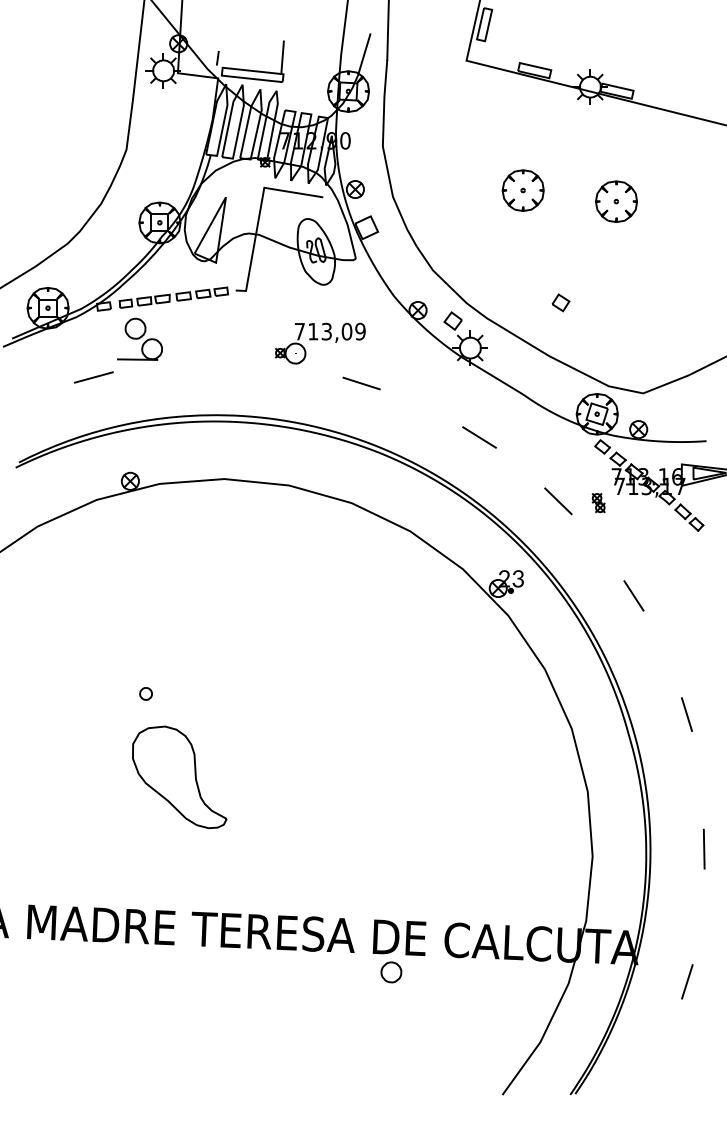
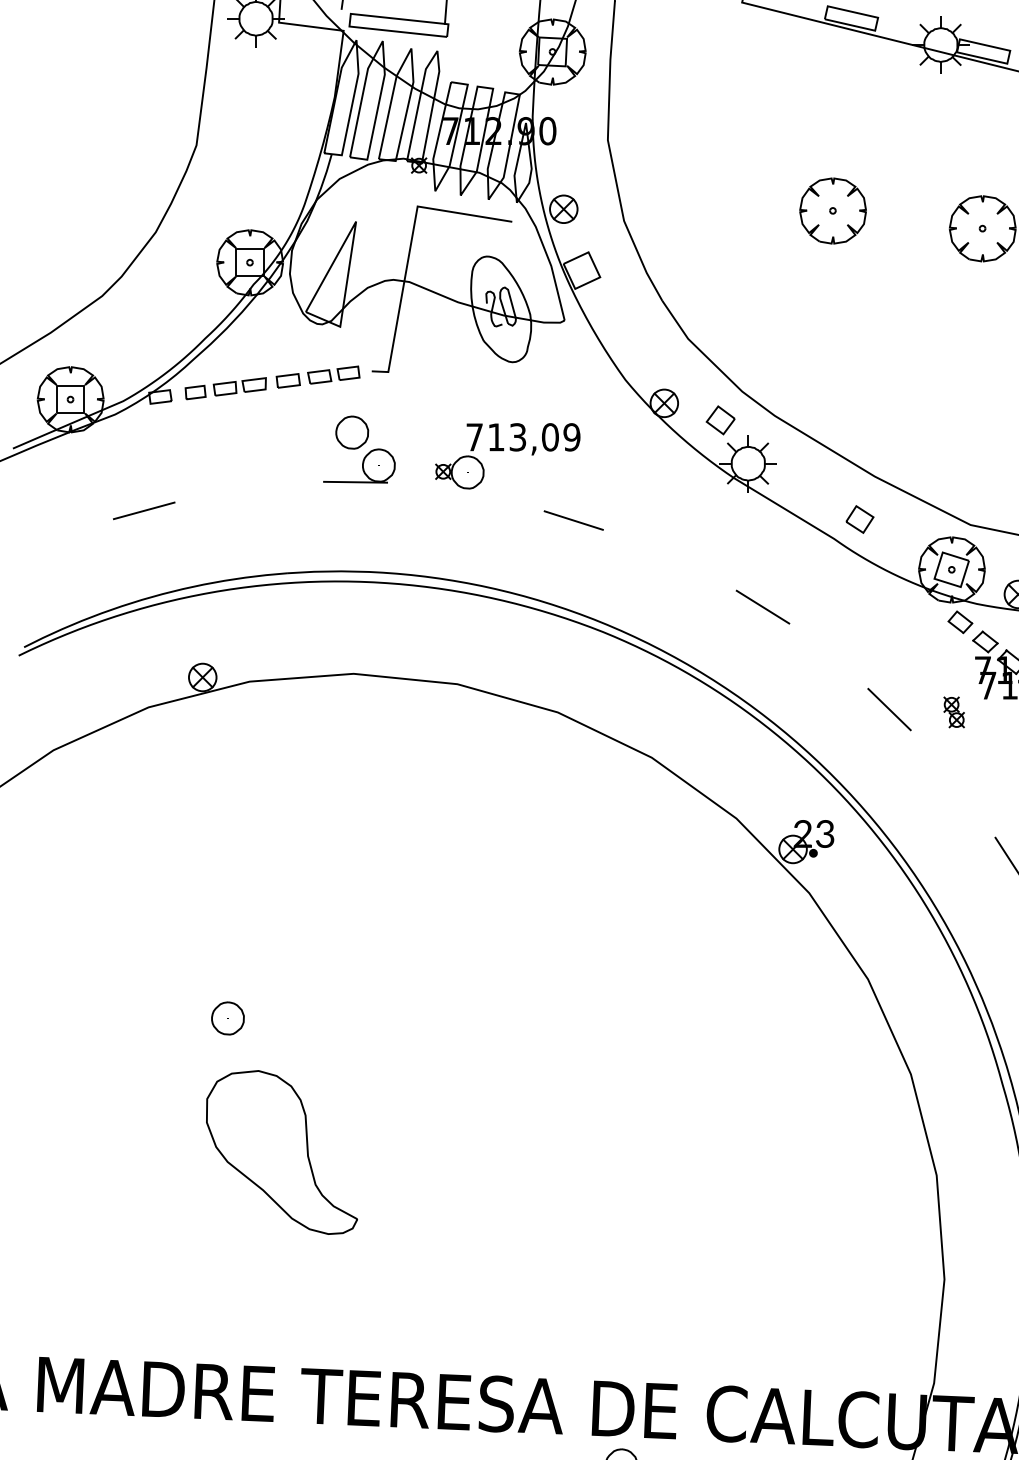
part: (560, 302) -> (859, 518), moved
part: (139, 338) -> (358, 448), moved
part: (145, 693) -> (226, 1017), size x1.67

